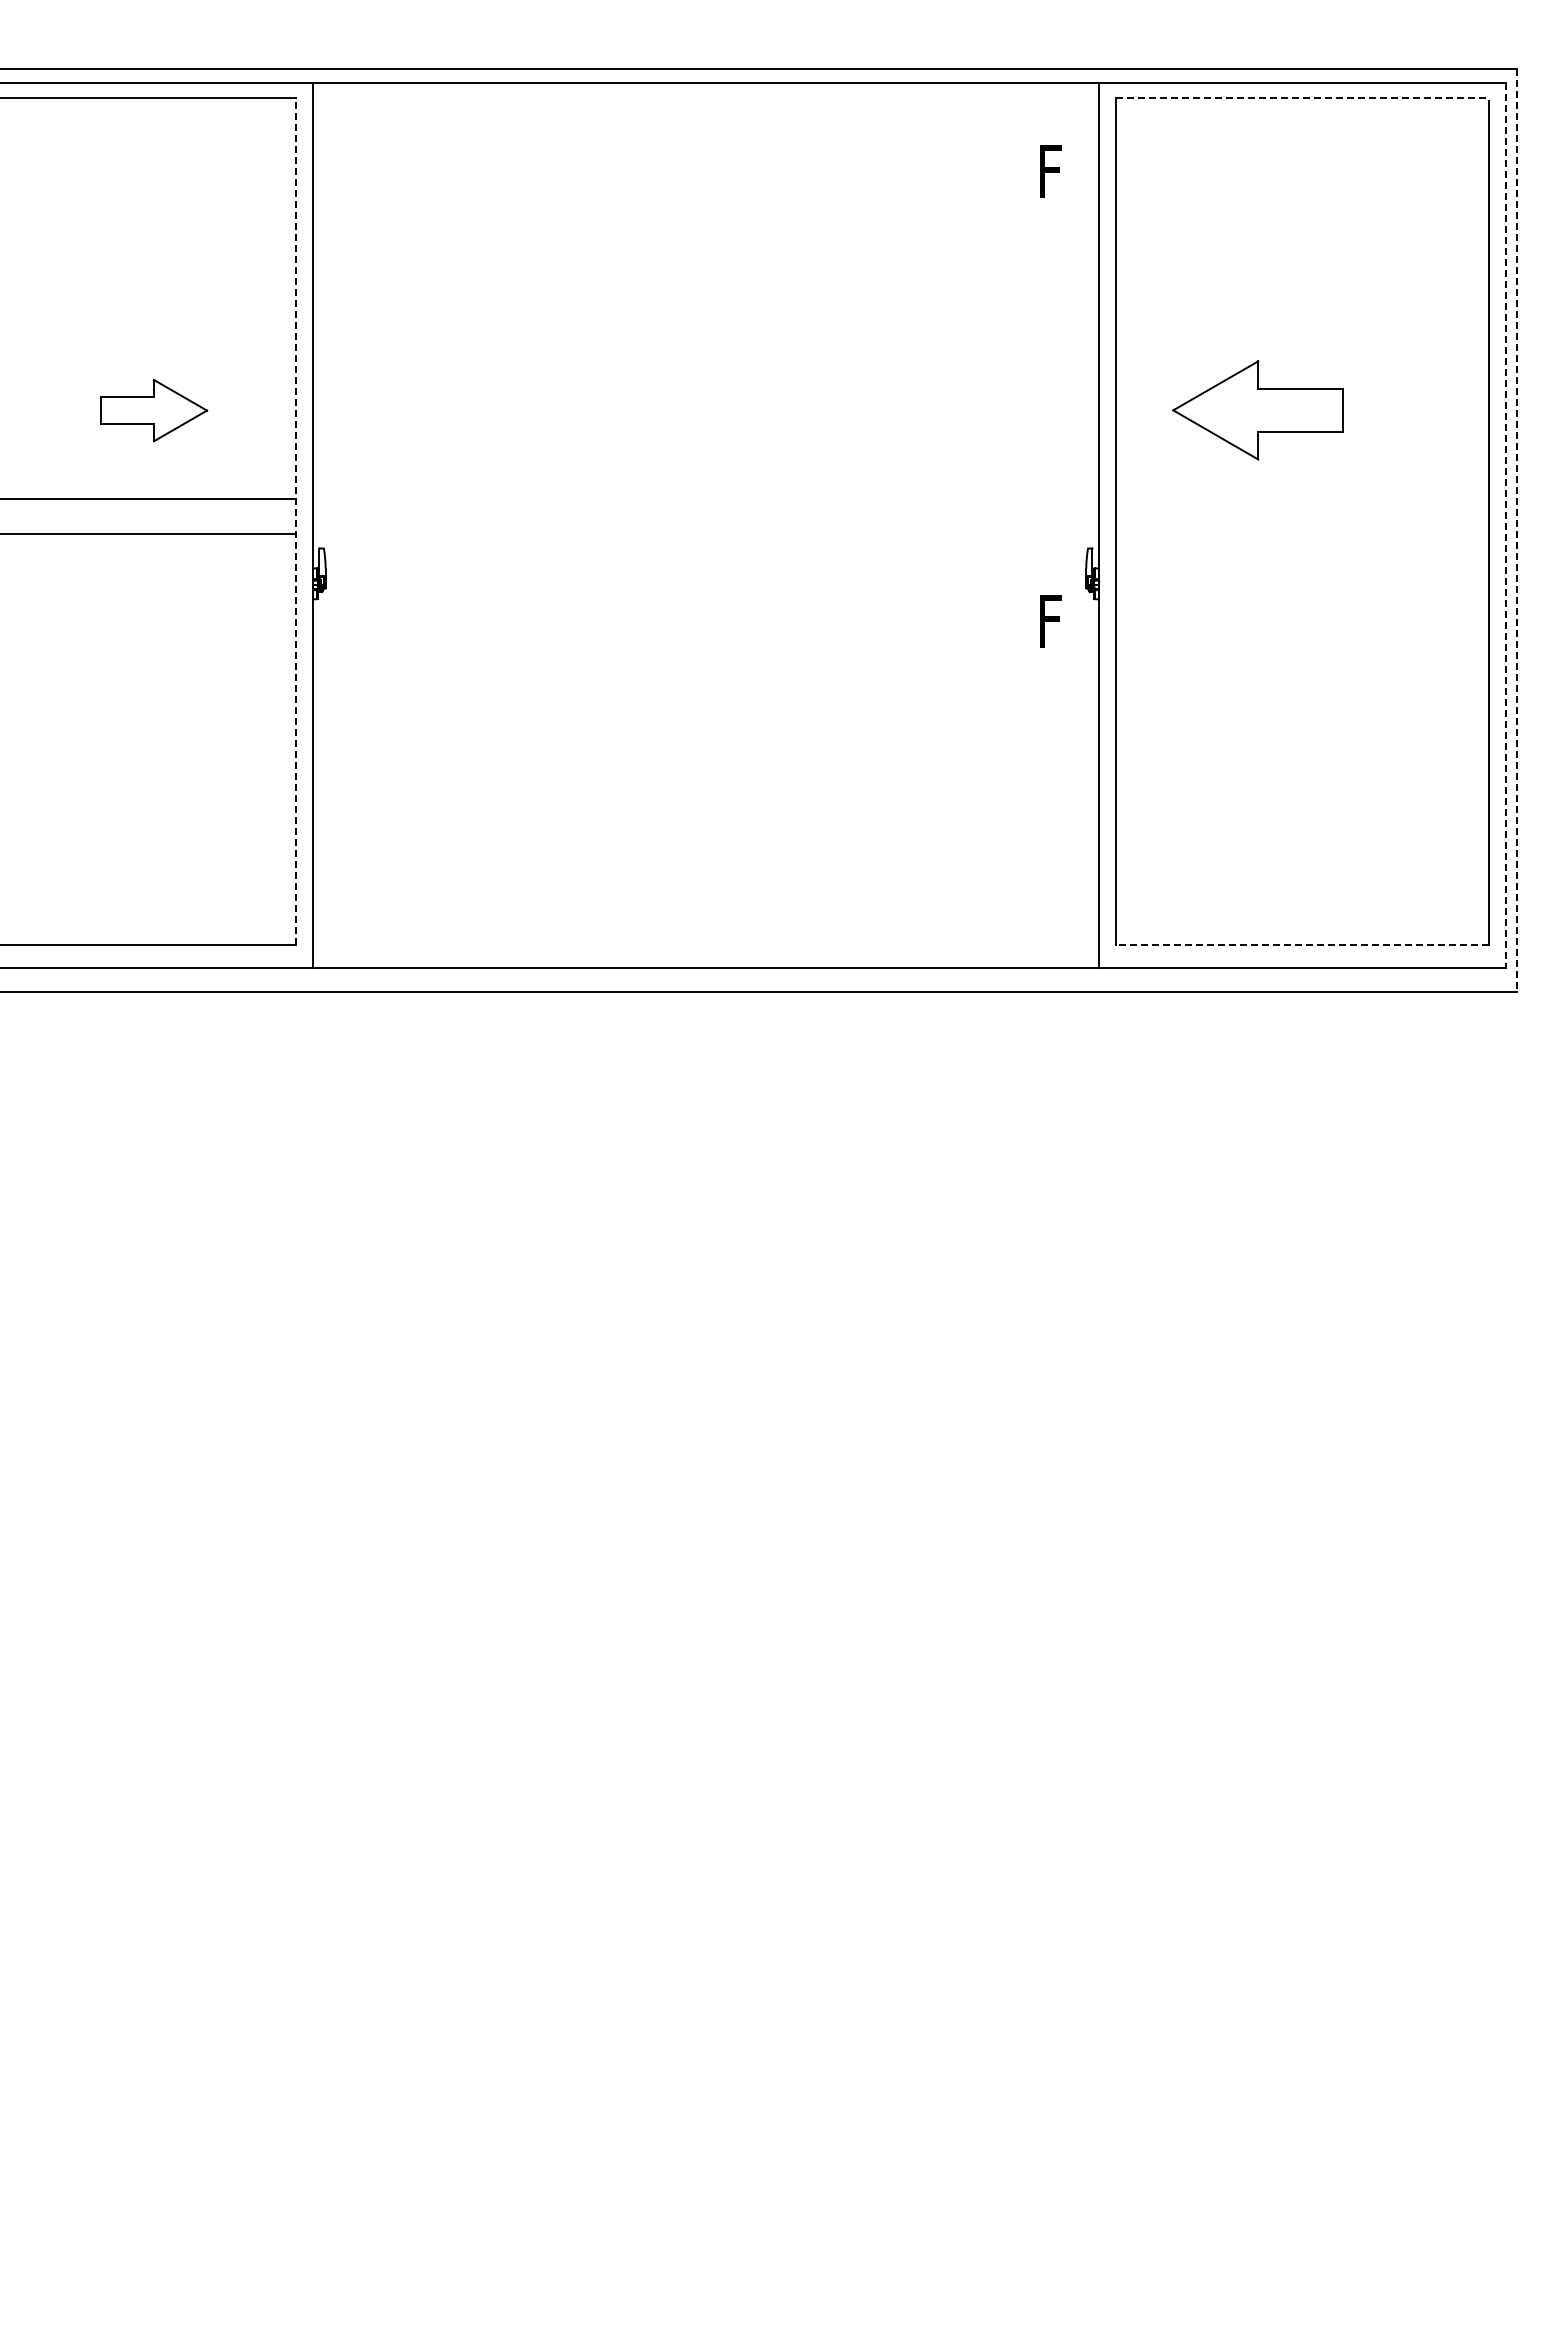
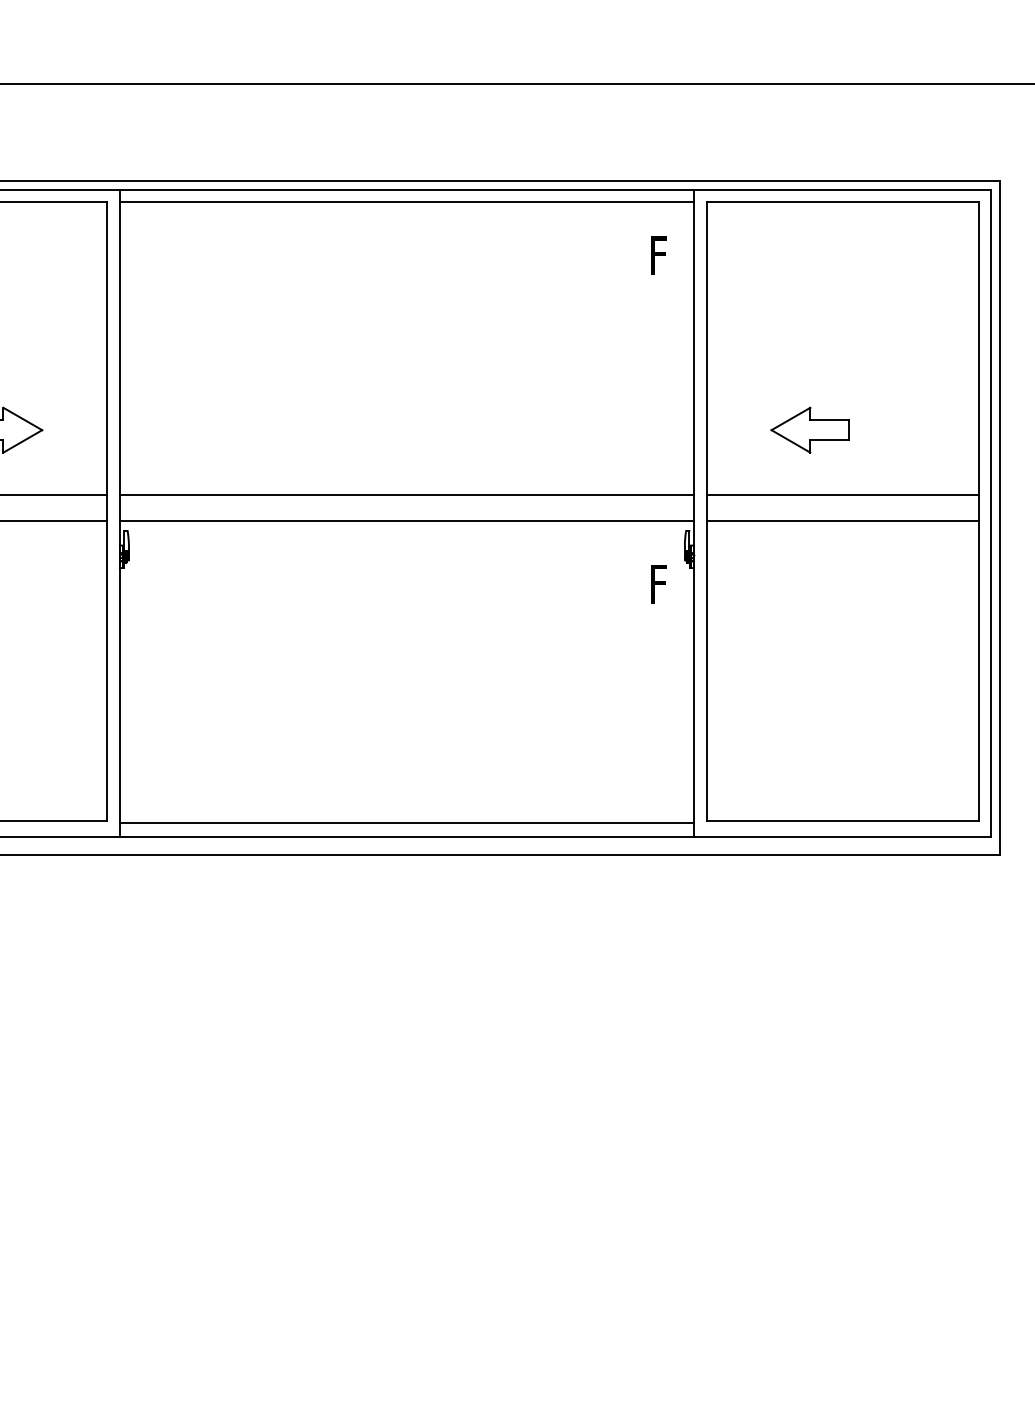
line: (705, 98) -> (406, 202), added
line: (1302, 98) -> (842, 202), dashed -> solid
part: (1257, 410) -> (810, 430), size x0.62
line: (705, 499) -> (406, 495), added
line: (1302, 499) -> (842, 495), added
line: (295, 521) -> (106, 511), dashed -> solid
line: (1505, 525) -> (991, 514), dashed -> solid
line: (1516, 531) -> (999, 518), dashed -> solid
line: (705, 534) -> (406, 520), added
line: (1302, 534) -> (842, 520), added
line: (1301, 945) -> (842, 821), dashed -> solid
line: (705, 948) -> (406, 823), added

